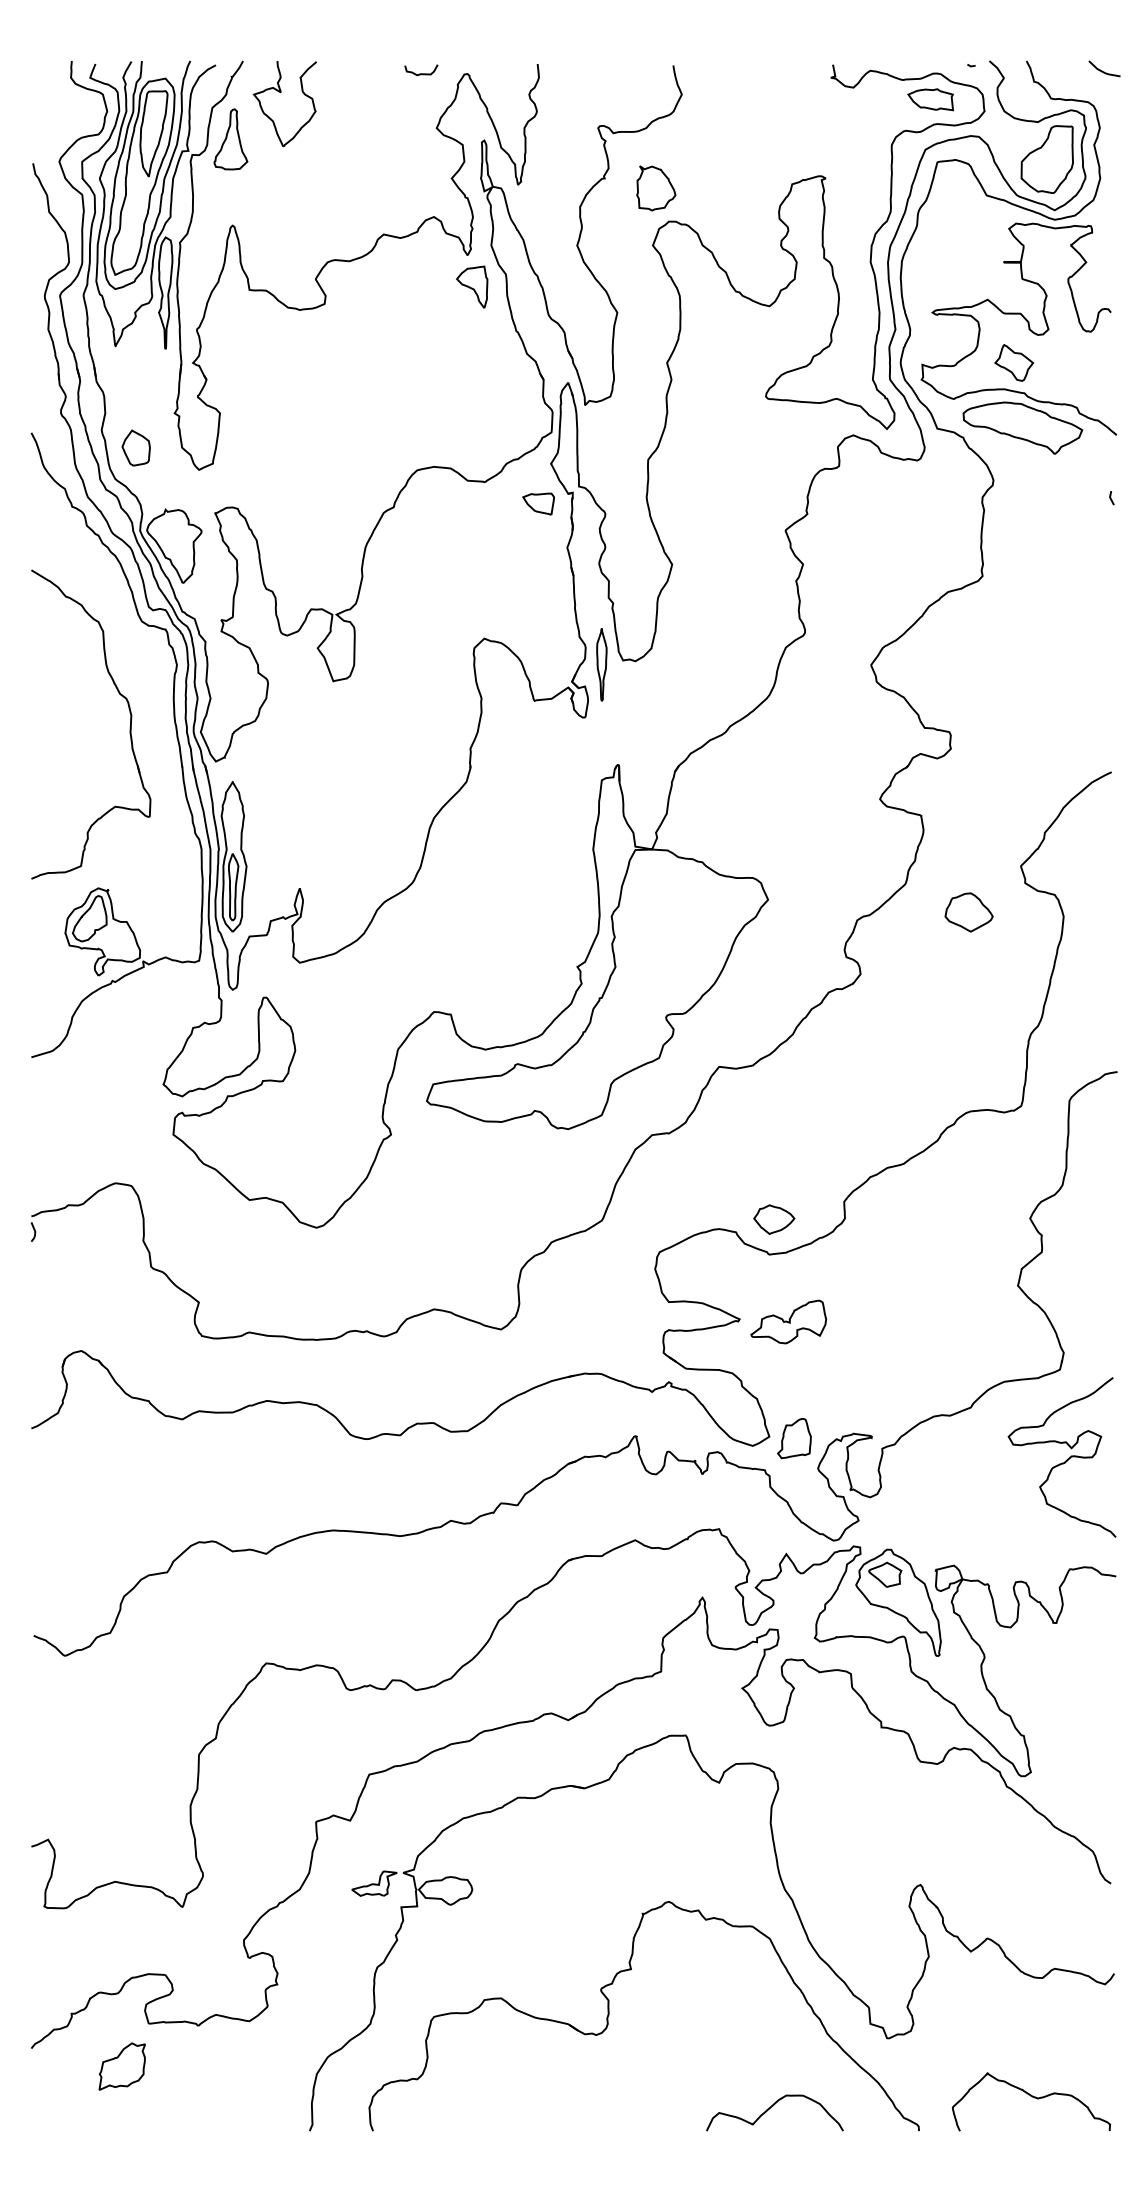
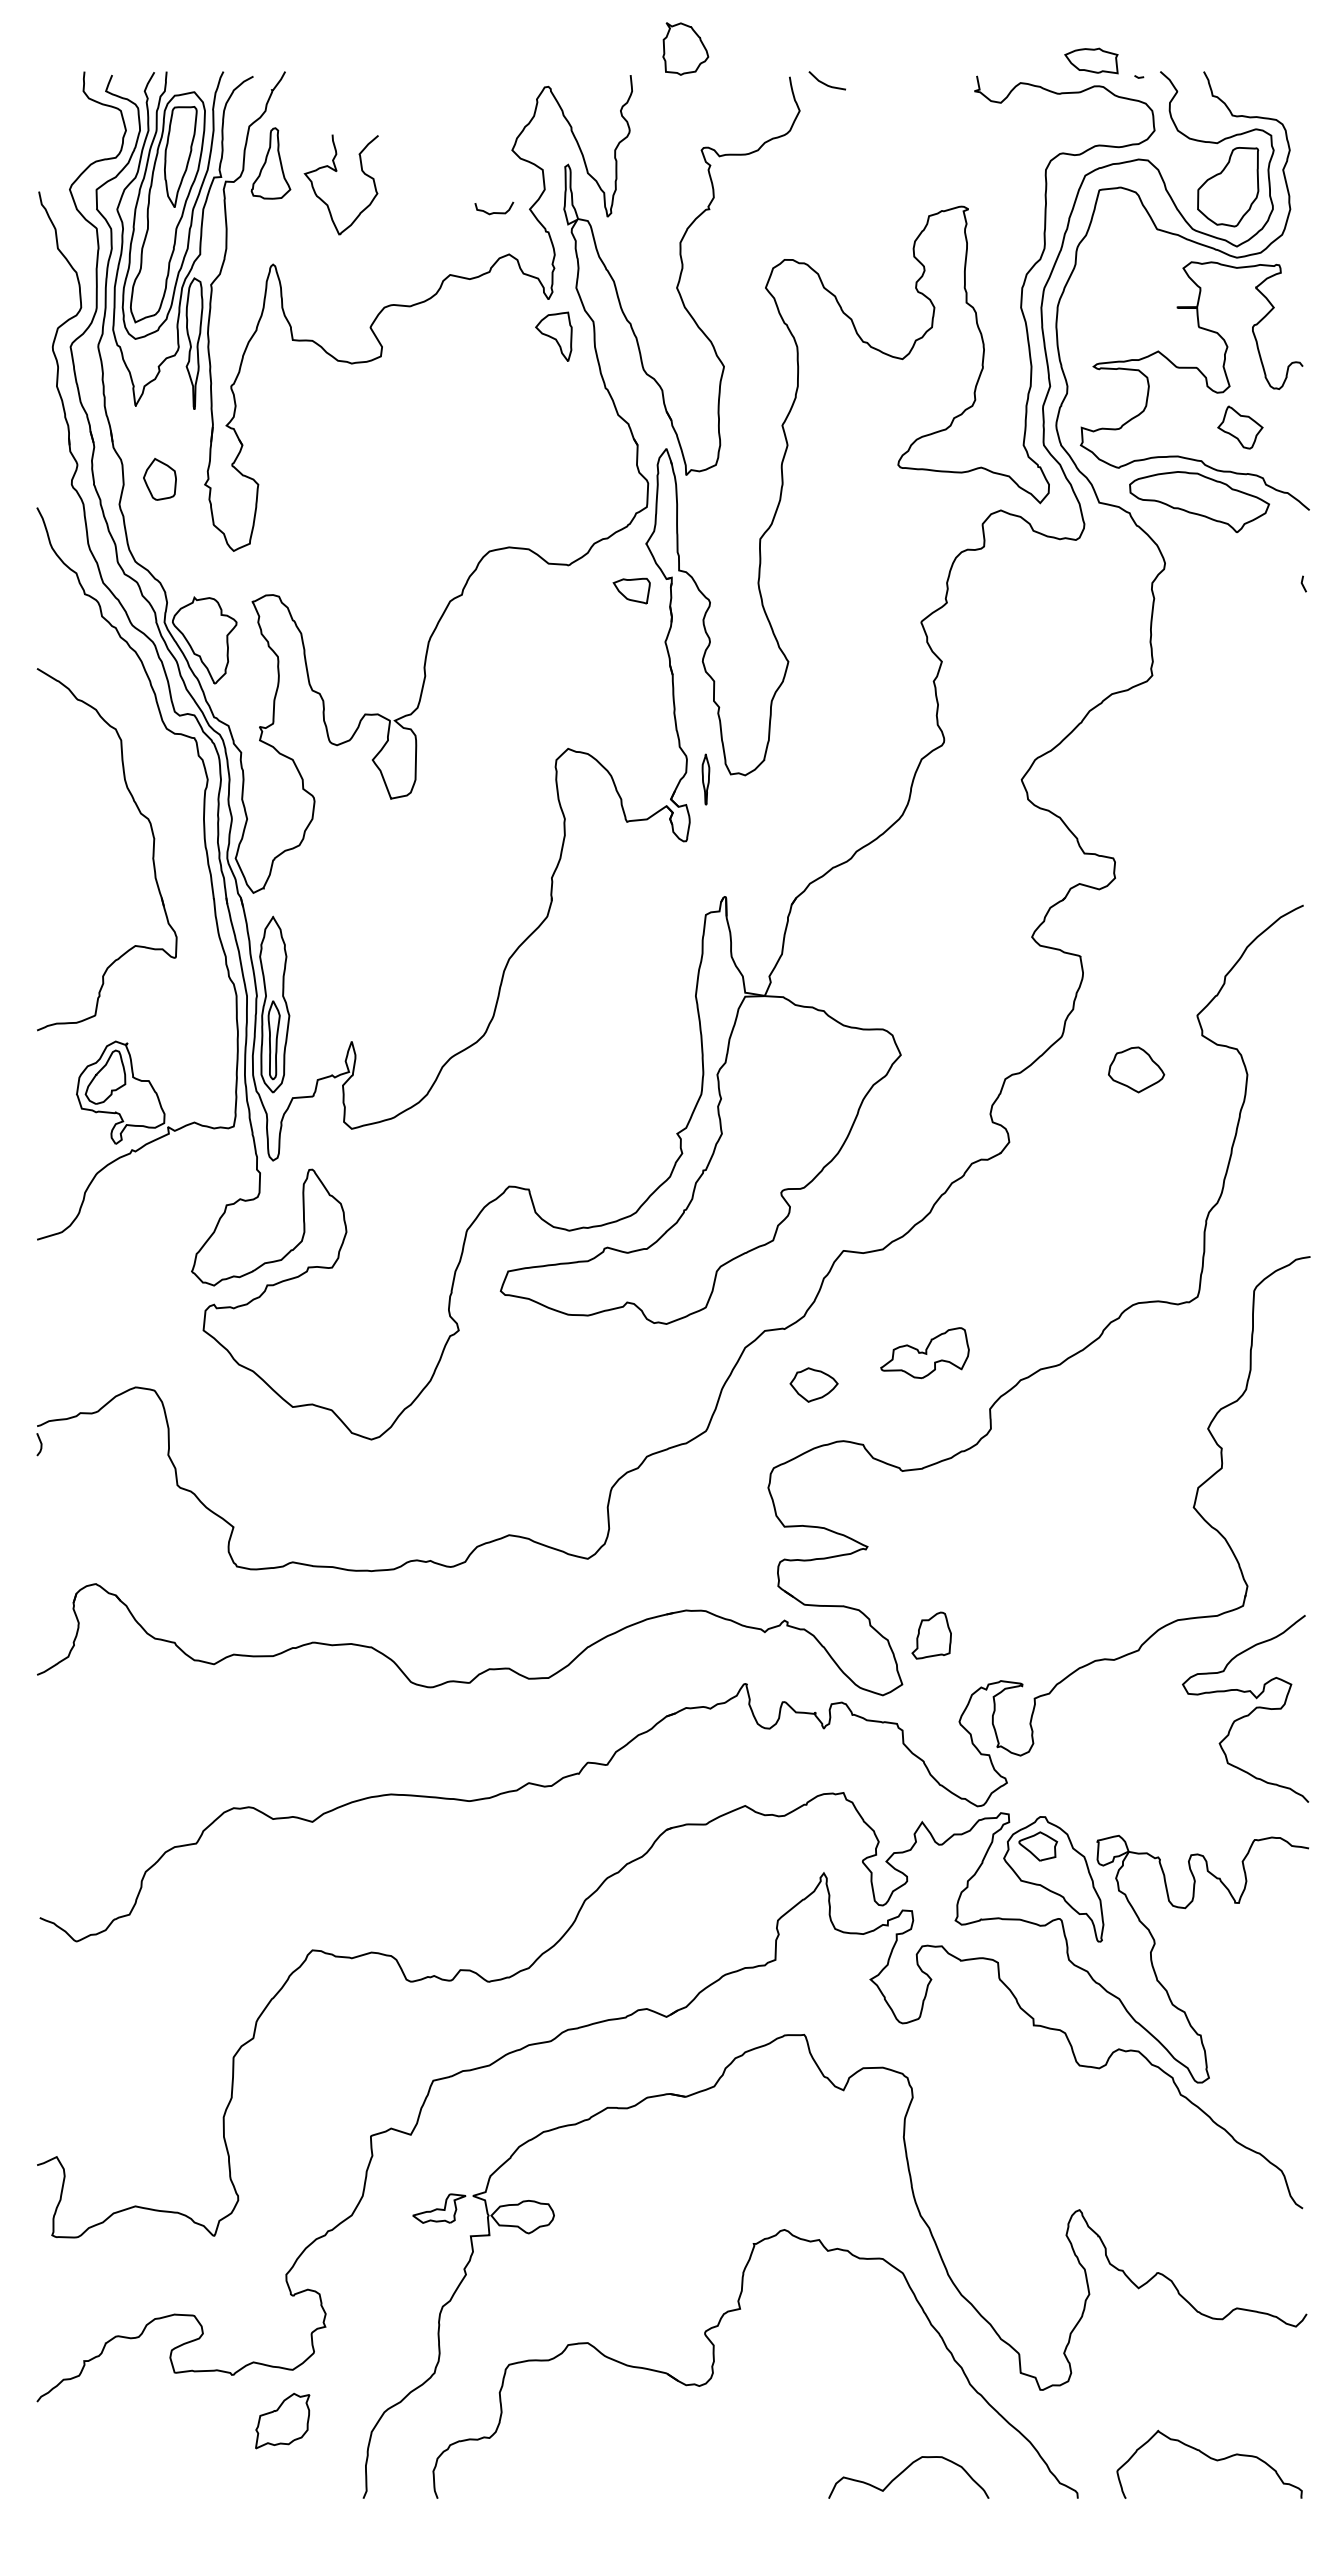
line: (1102, 70) -> (824, 82), moved
curve: (421, 73) -> (494, 212), moved
curve: (281, 92) -> (337, 171), moved
part: (930, 99) -> (1091, 60), moved
part: (656, 188) -> (685, 48), moved
part: (1014, 362) -> (1240, 427), moved
part: (135, 448) -> (159, 479), moved
part: (601, 664) -> (705, 779), size x0.6
part: (773, 1219) -> (813, 1384), moved
part: (788, 1322) -> (924, 1353), moved
part: (794, 1438) -> (931, 1635), moved
part: (122, 2066) -> (282, 2420), moved

